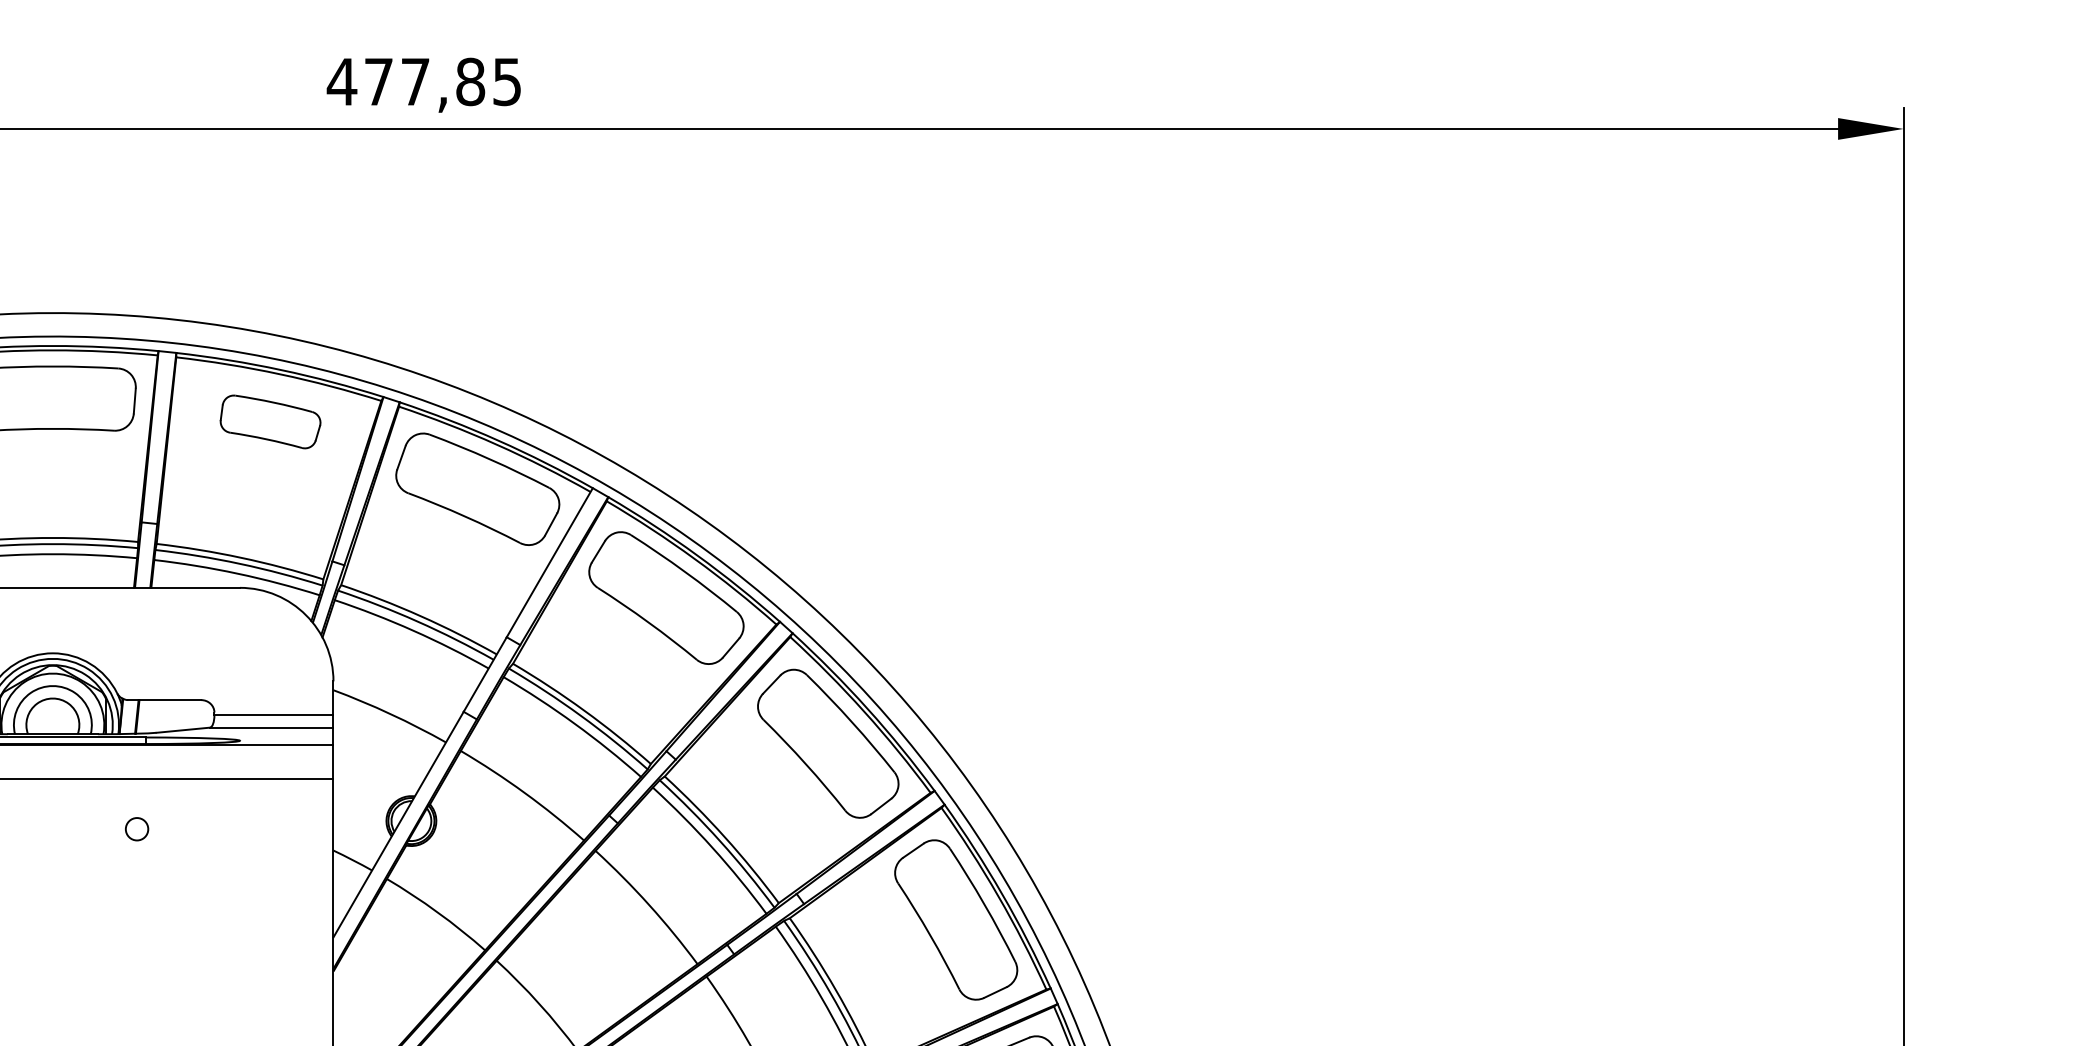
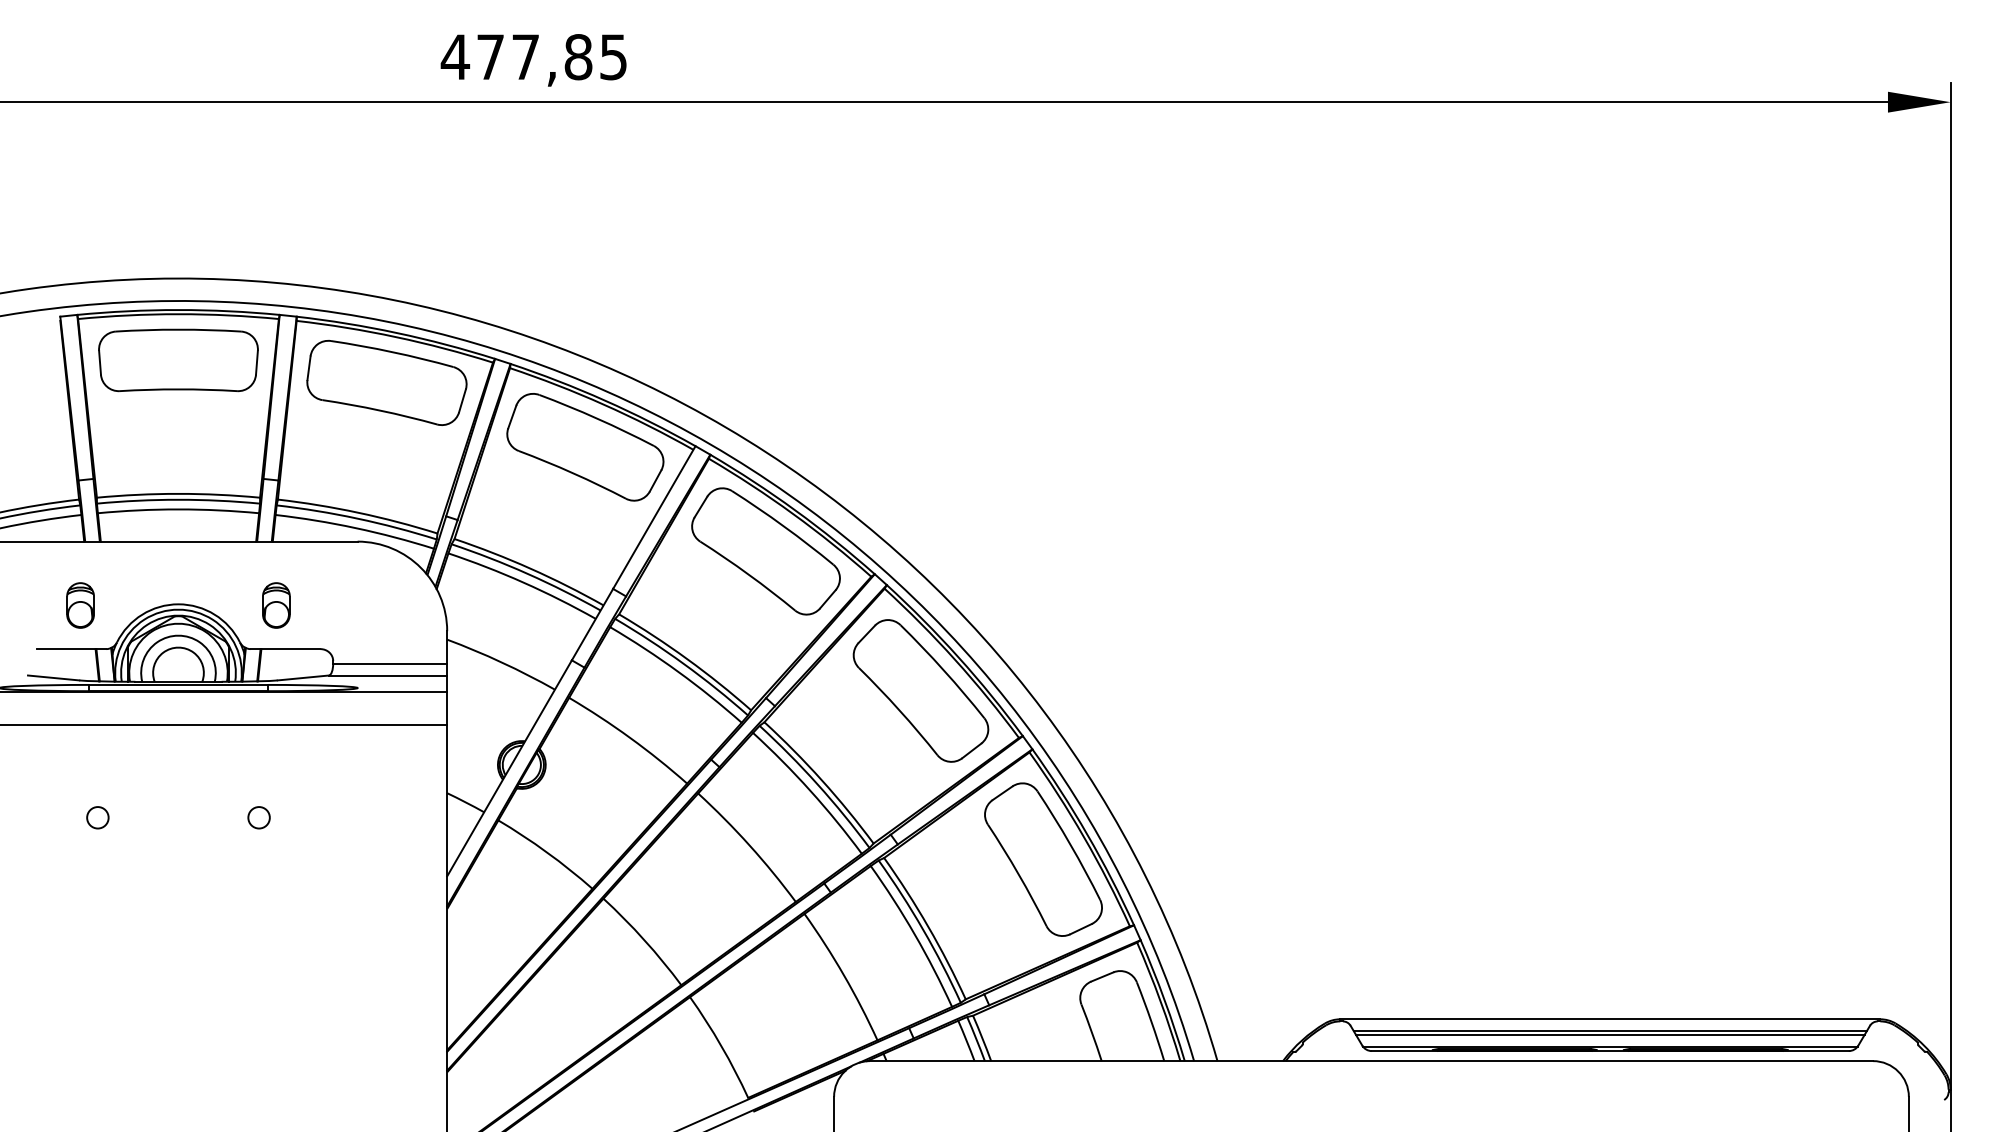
part: (270, 421) -> (386, 382), size x1.67
part: (155, 654) -> (276, 605), added
circle: (136, 828) -> (258, 817), moved

